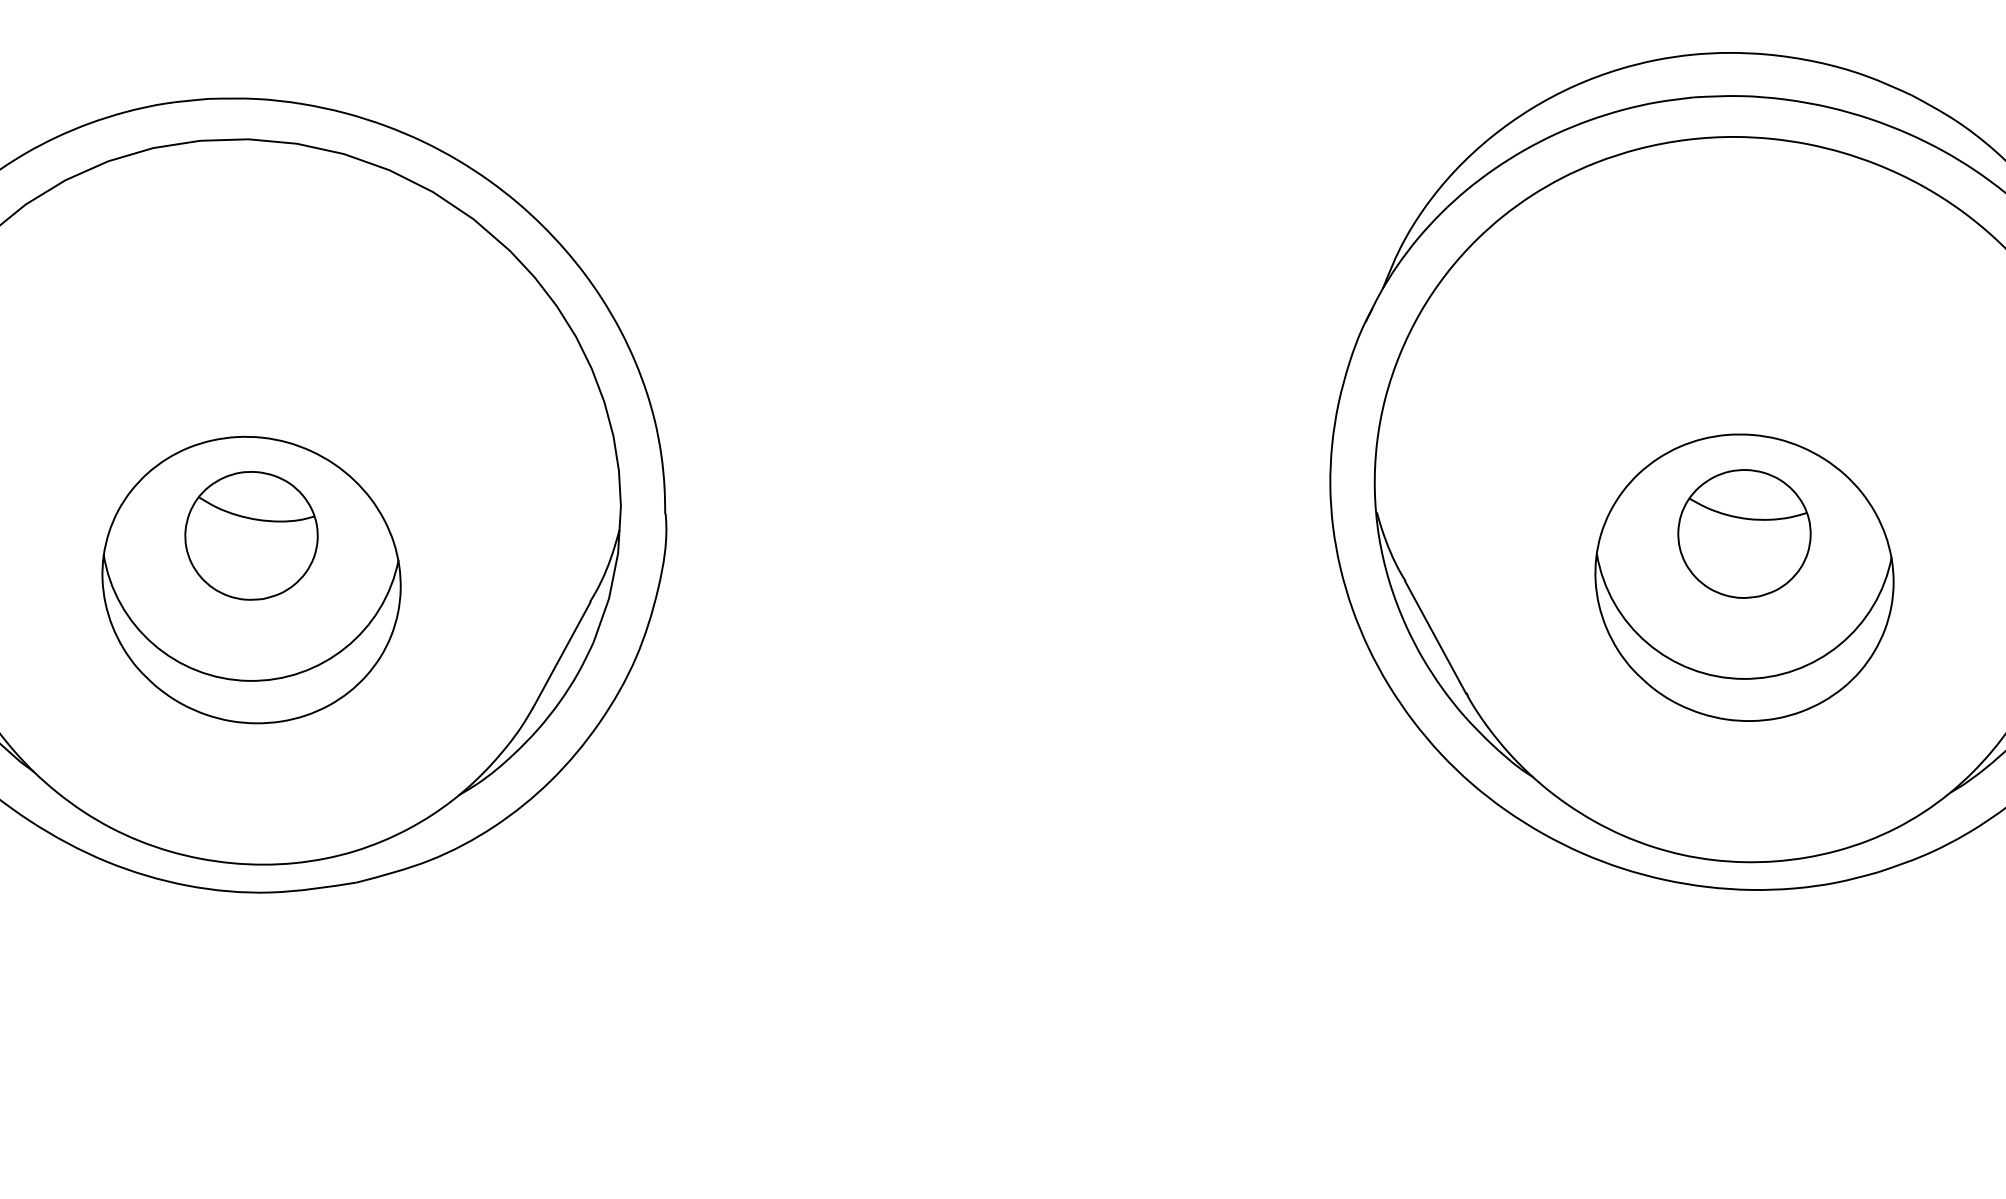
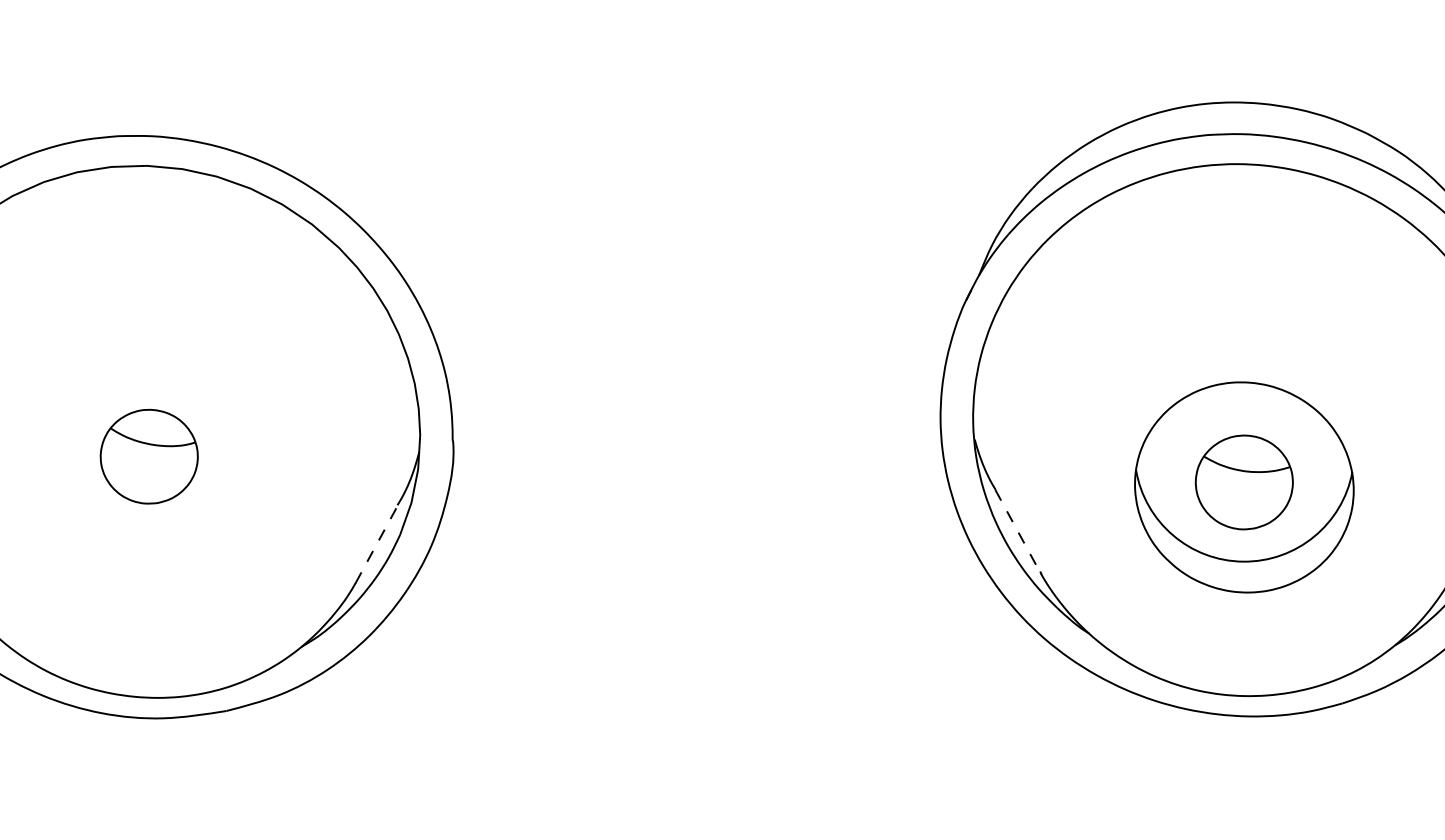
part: (1744, 533) -> (1244, 482), moved
part: (251, 579) -> (149, 488), removed
line: (1435, 637) -> (1017, 531), solid -> dashed
line: (561, 654) -> (376, 543), solid -> dashed

